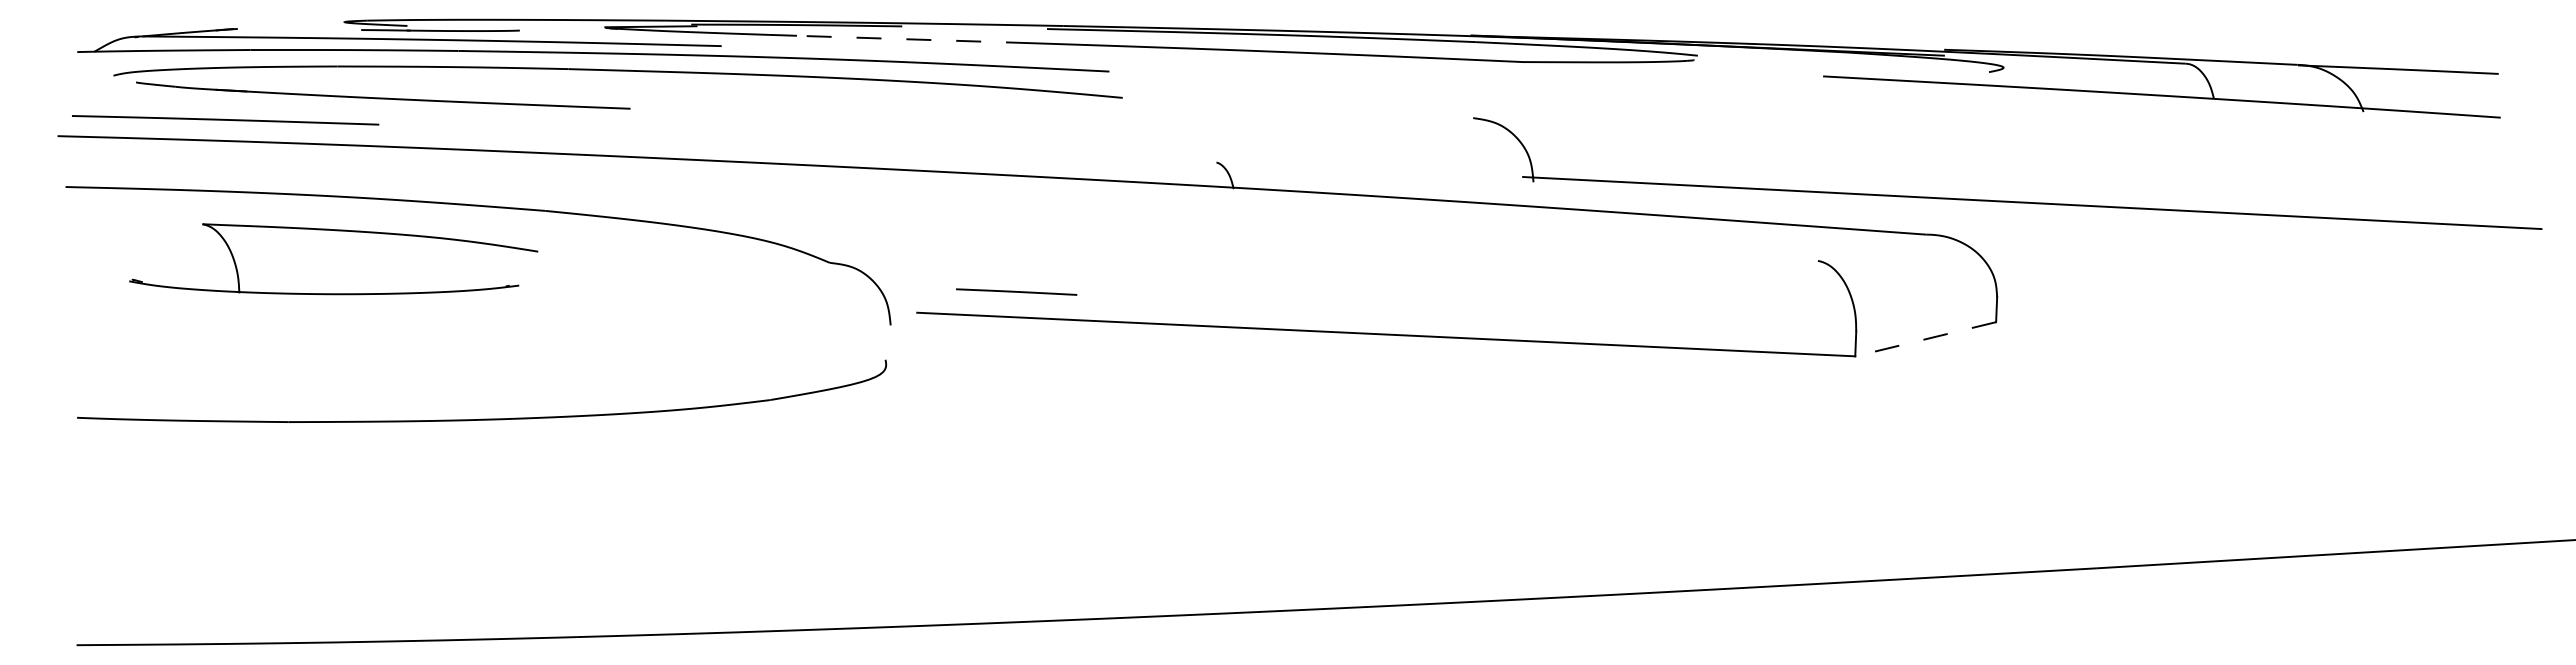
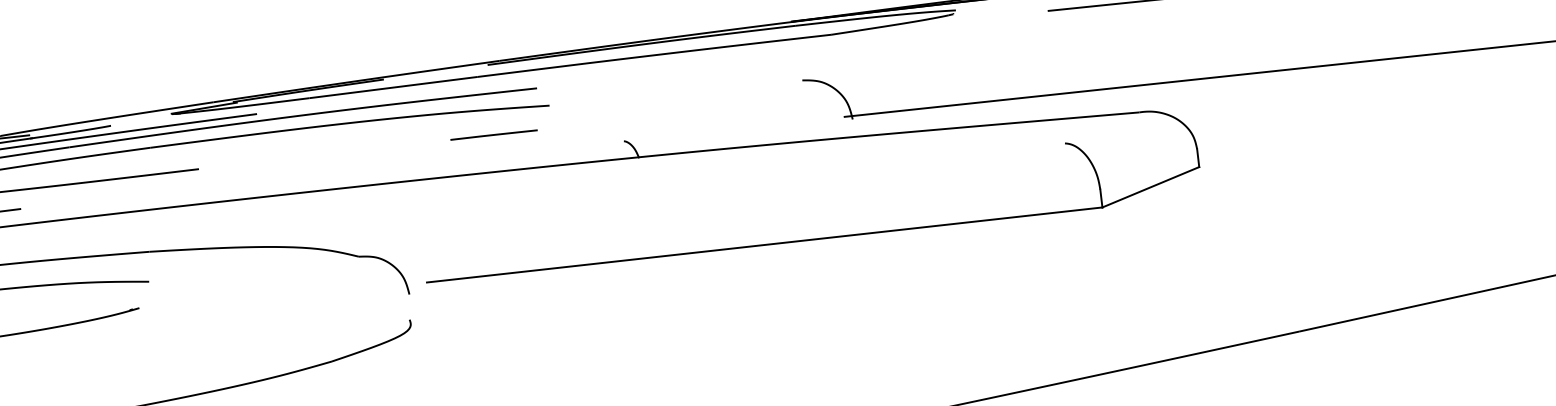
line: (913, 39) -> (393, 87), dashed -> solid
line: (1016, 291) -> (493, 134), moved
line: (1925, 339) -> (1150, 187), dashed -> solid

